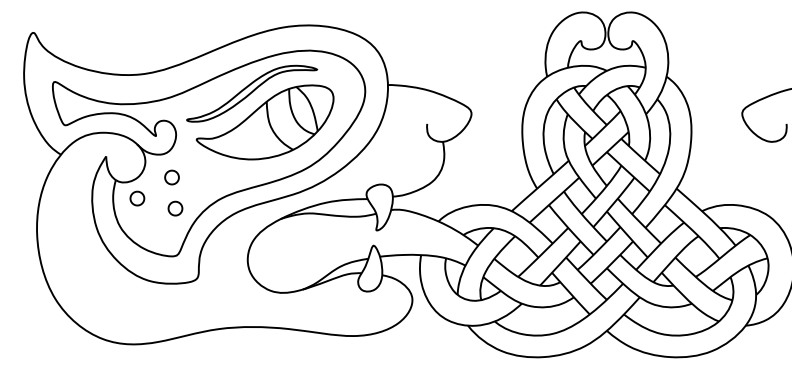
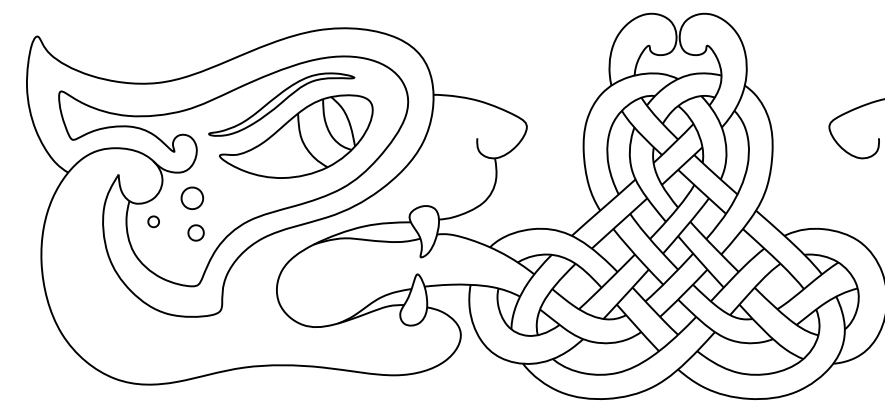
part: (171, 176) -> (191, 197), size x1.4
part: (137, 198) -> (153, 221), size x0.7

